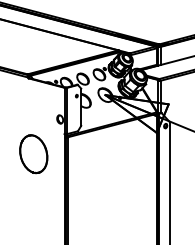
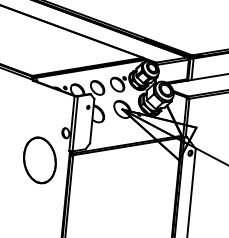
part: (33, 154) -> (39, 160), moved

